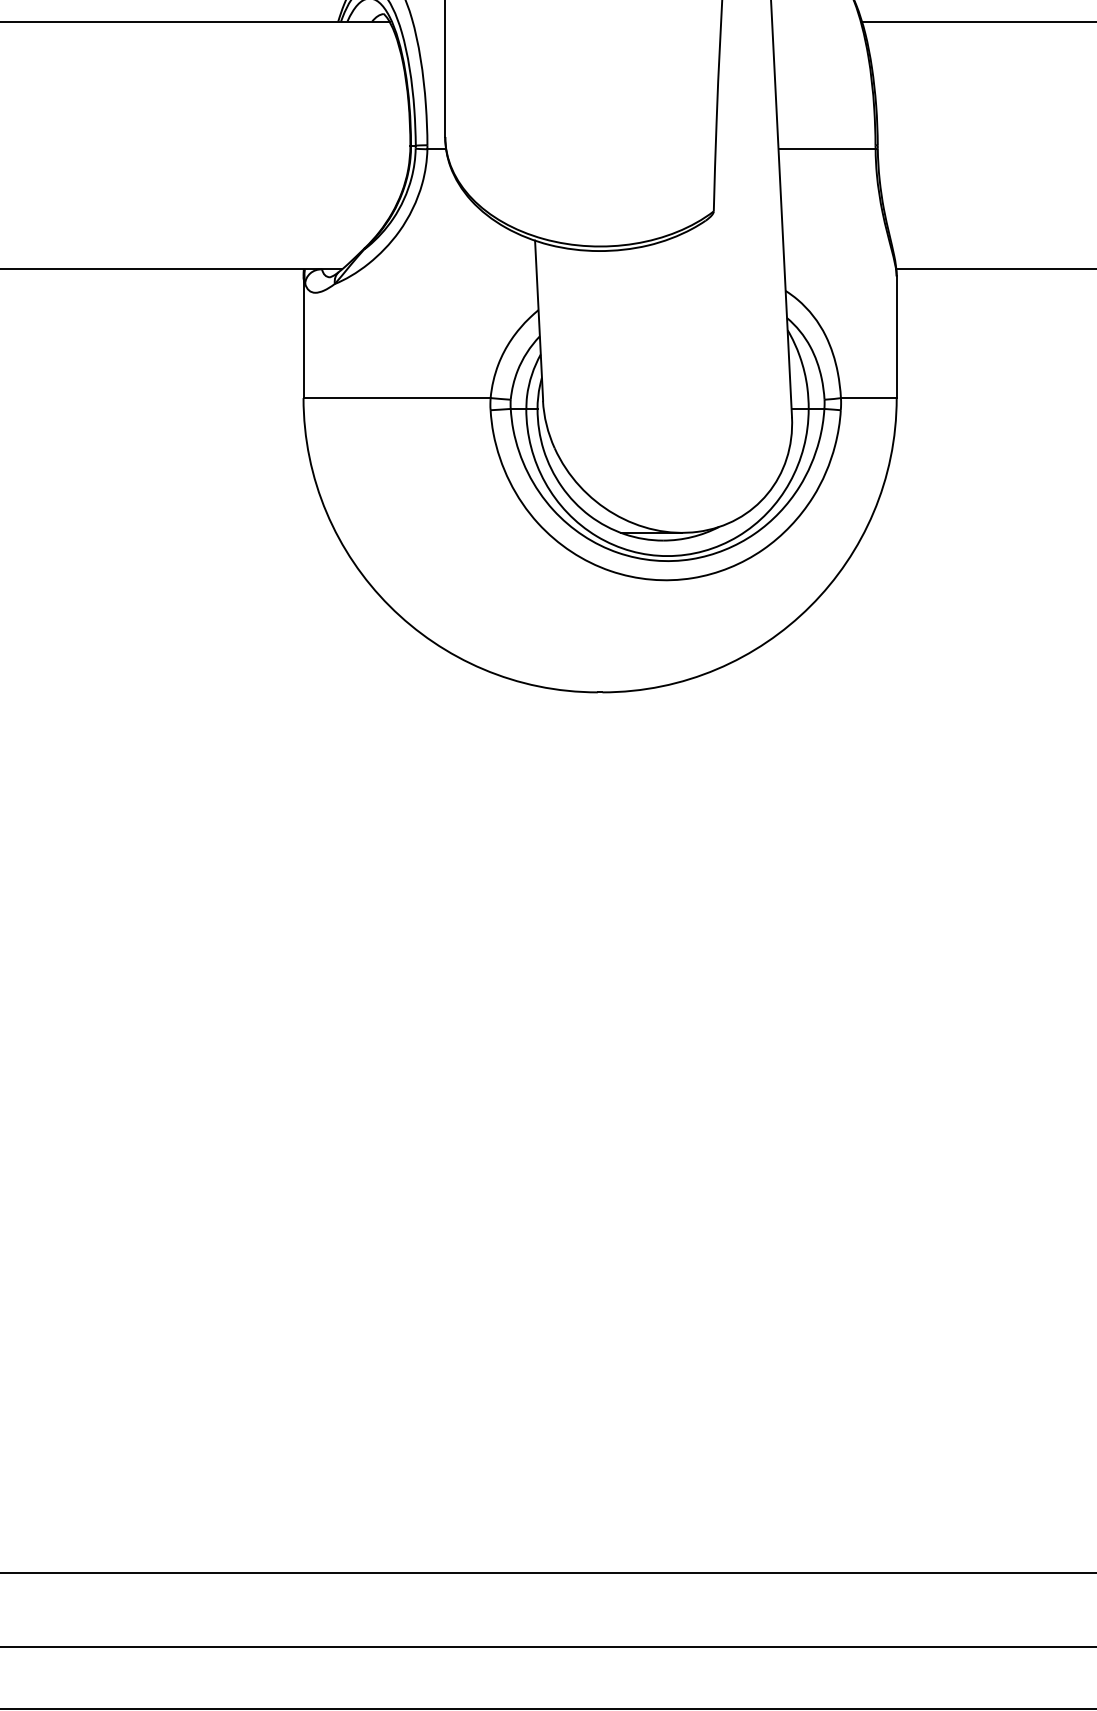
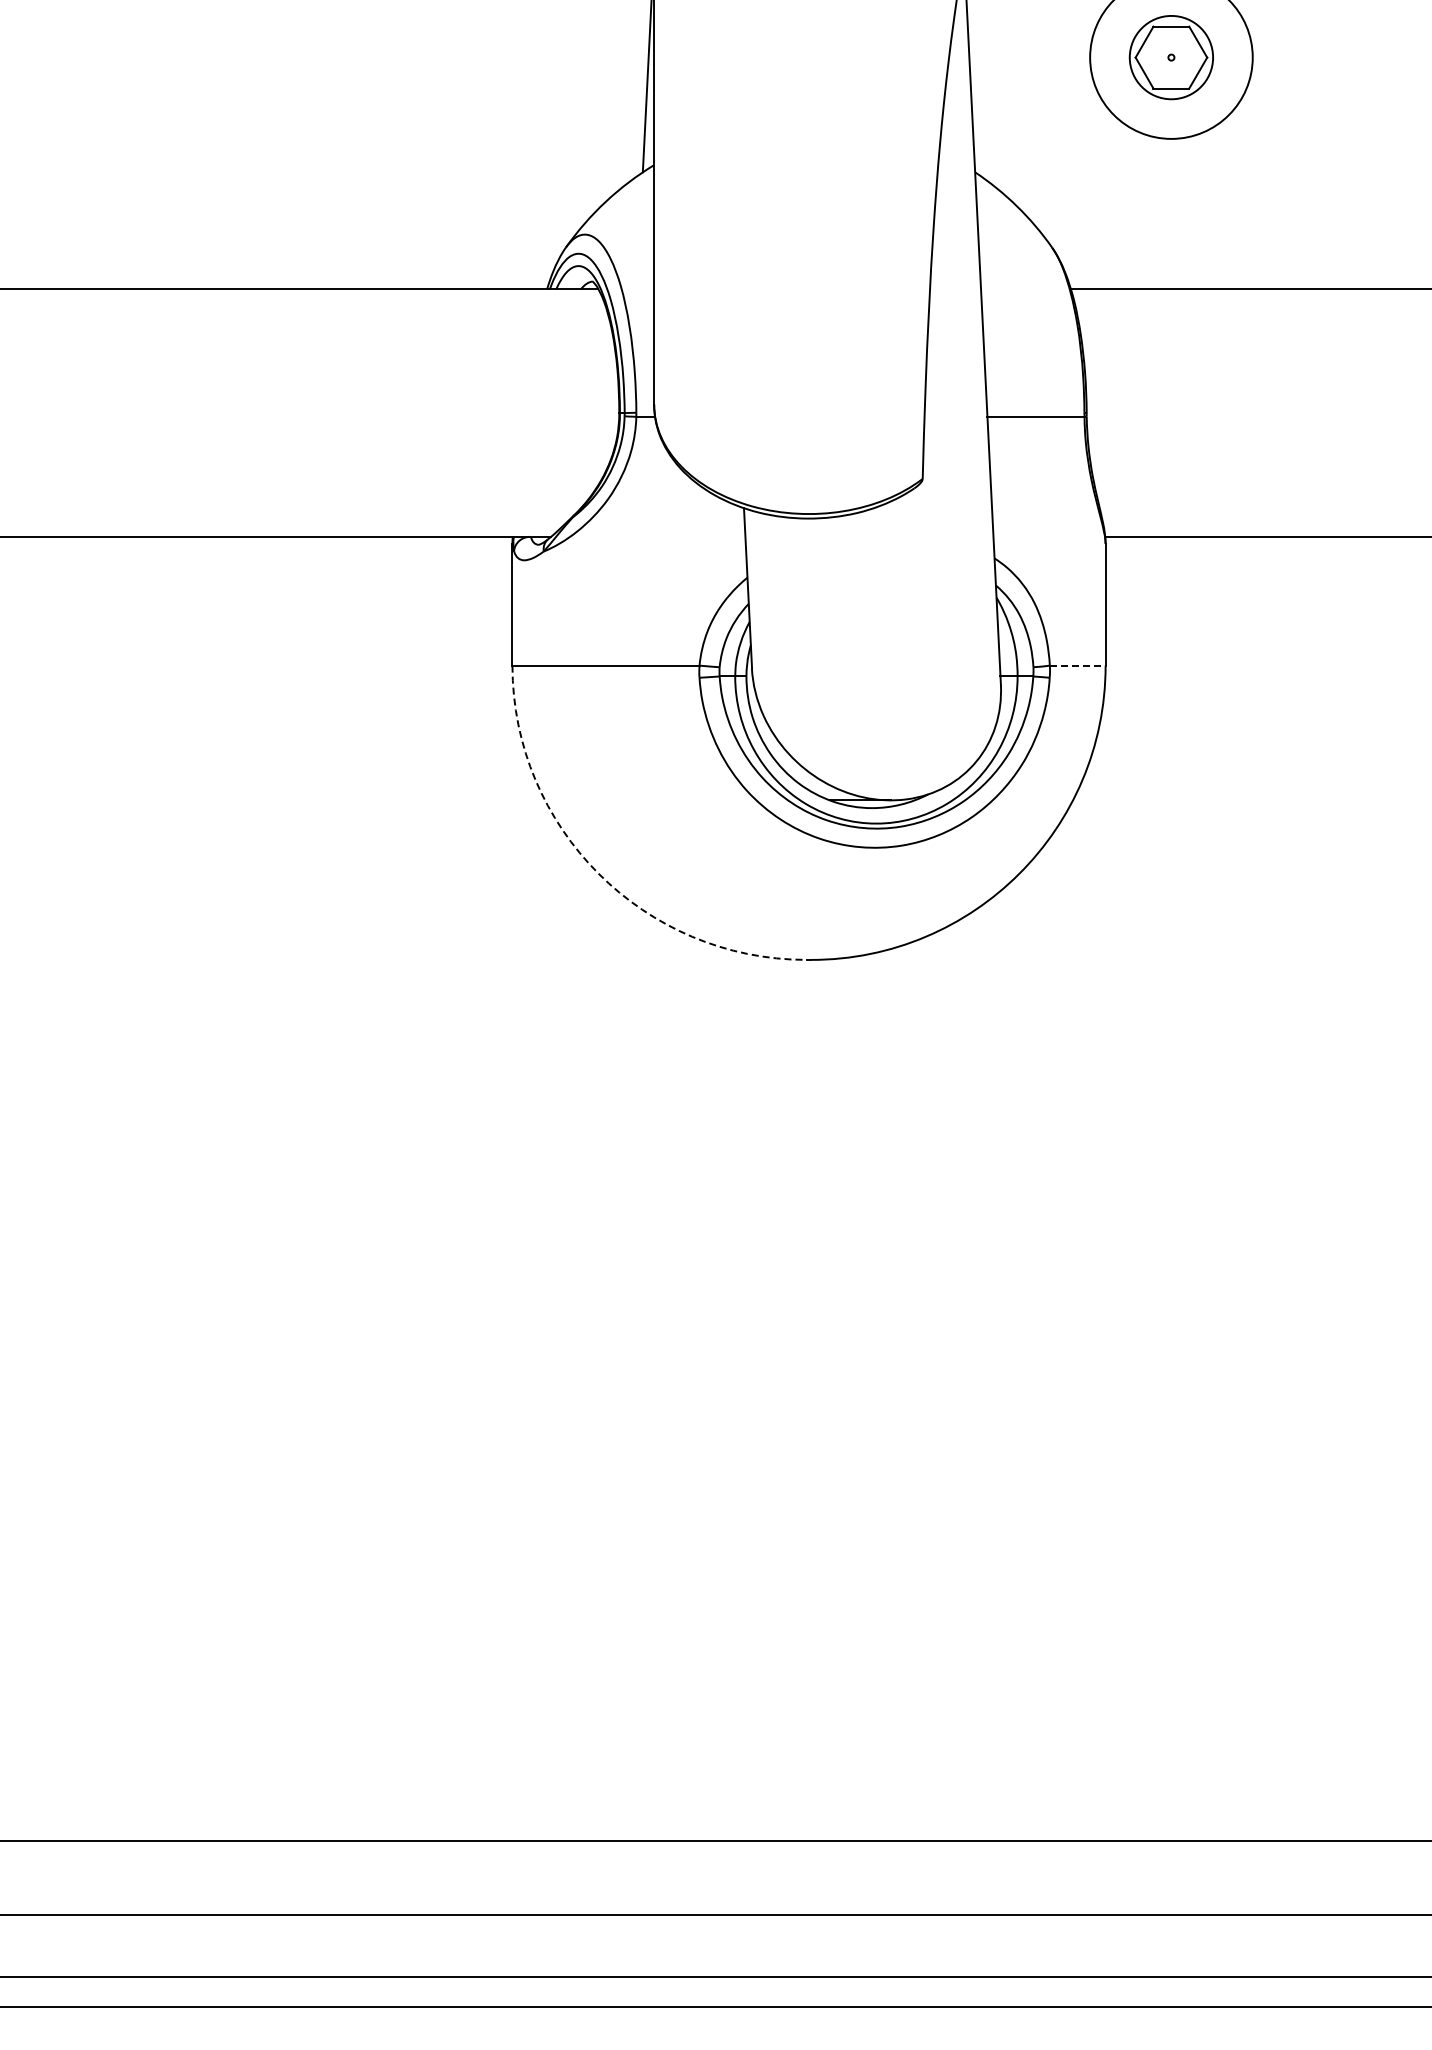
line: (868, 397) -> (1077, 665), solid -> dashed
arc: (389, 605) -> (598, 873), solid -> dashed

